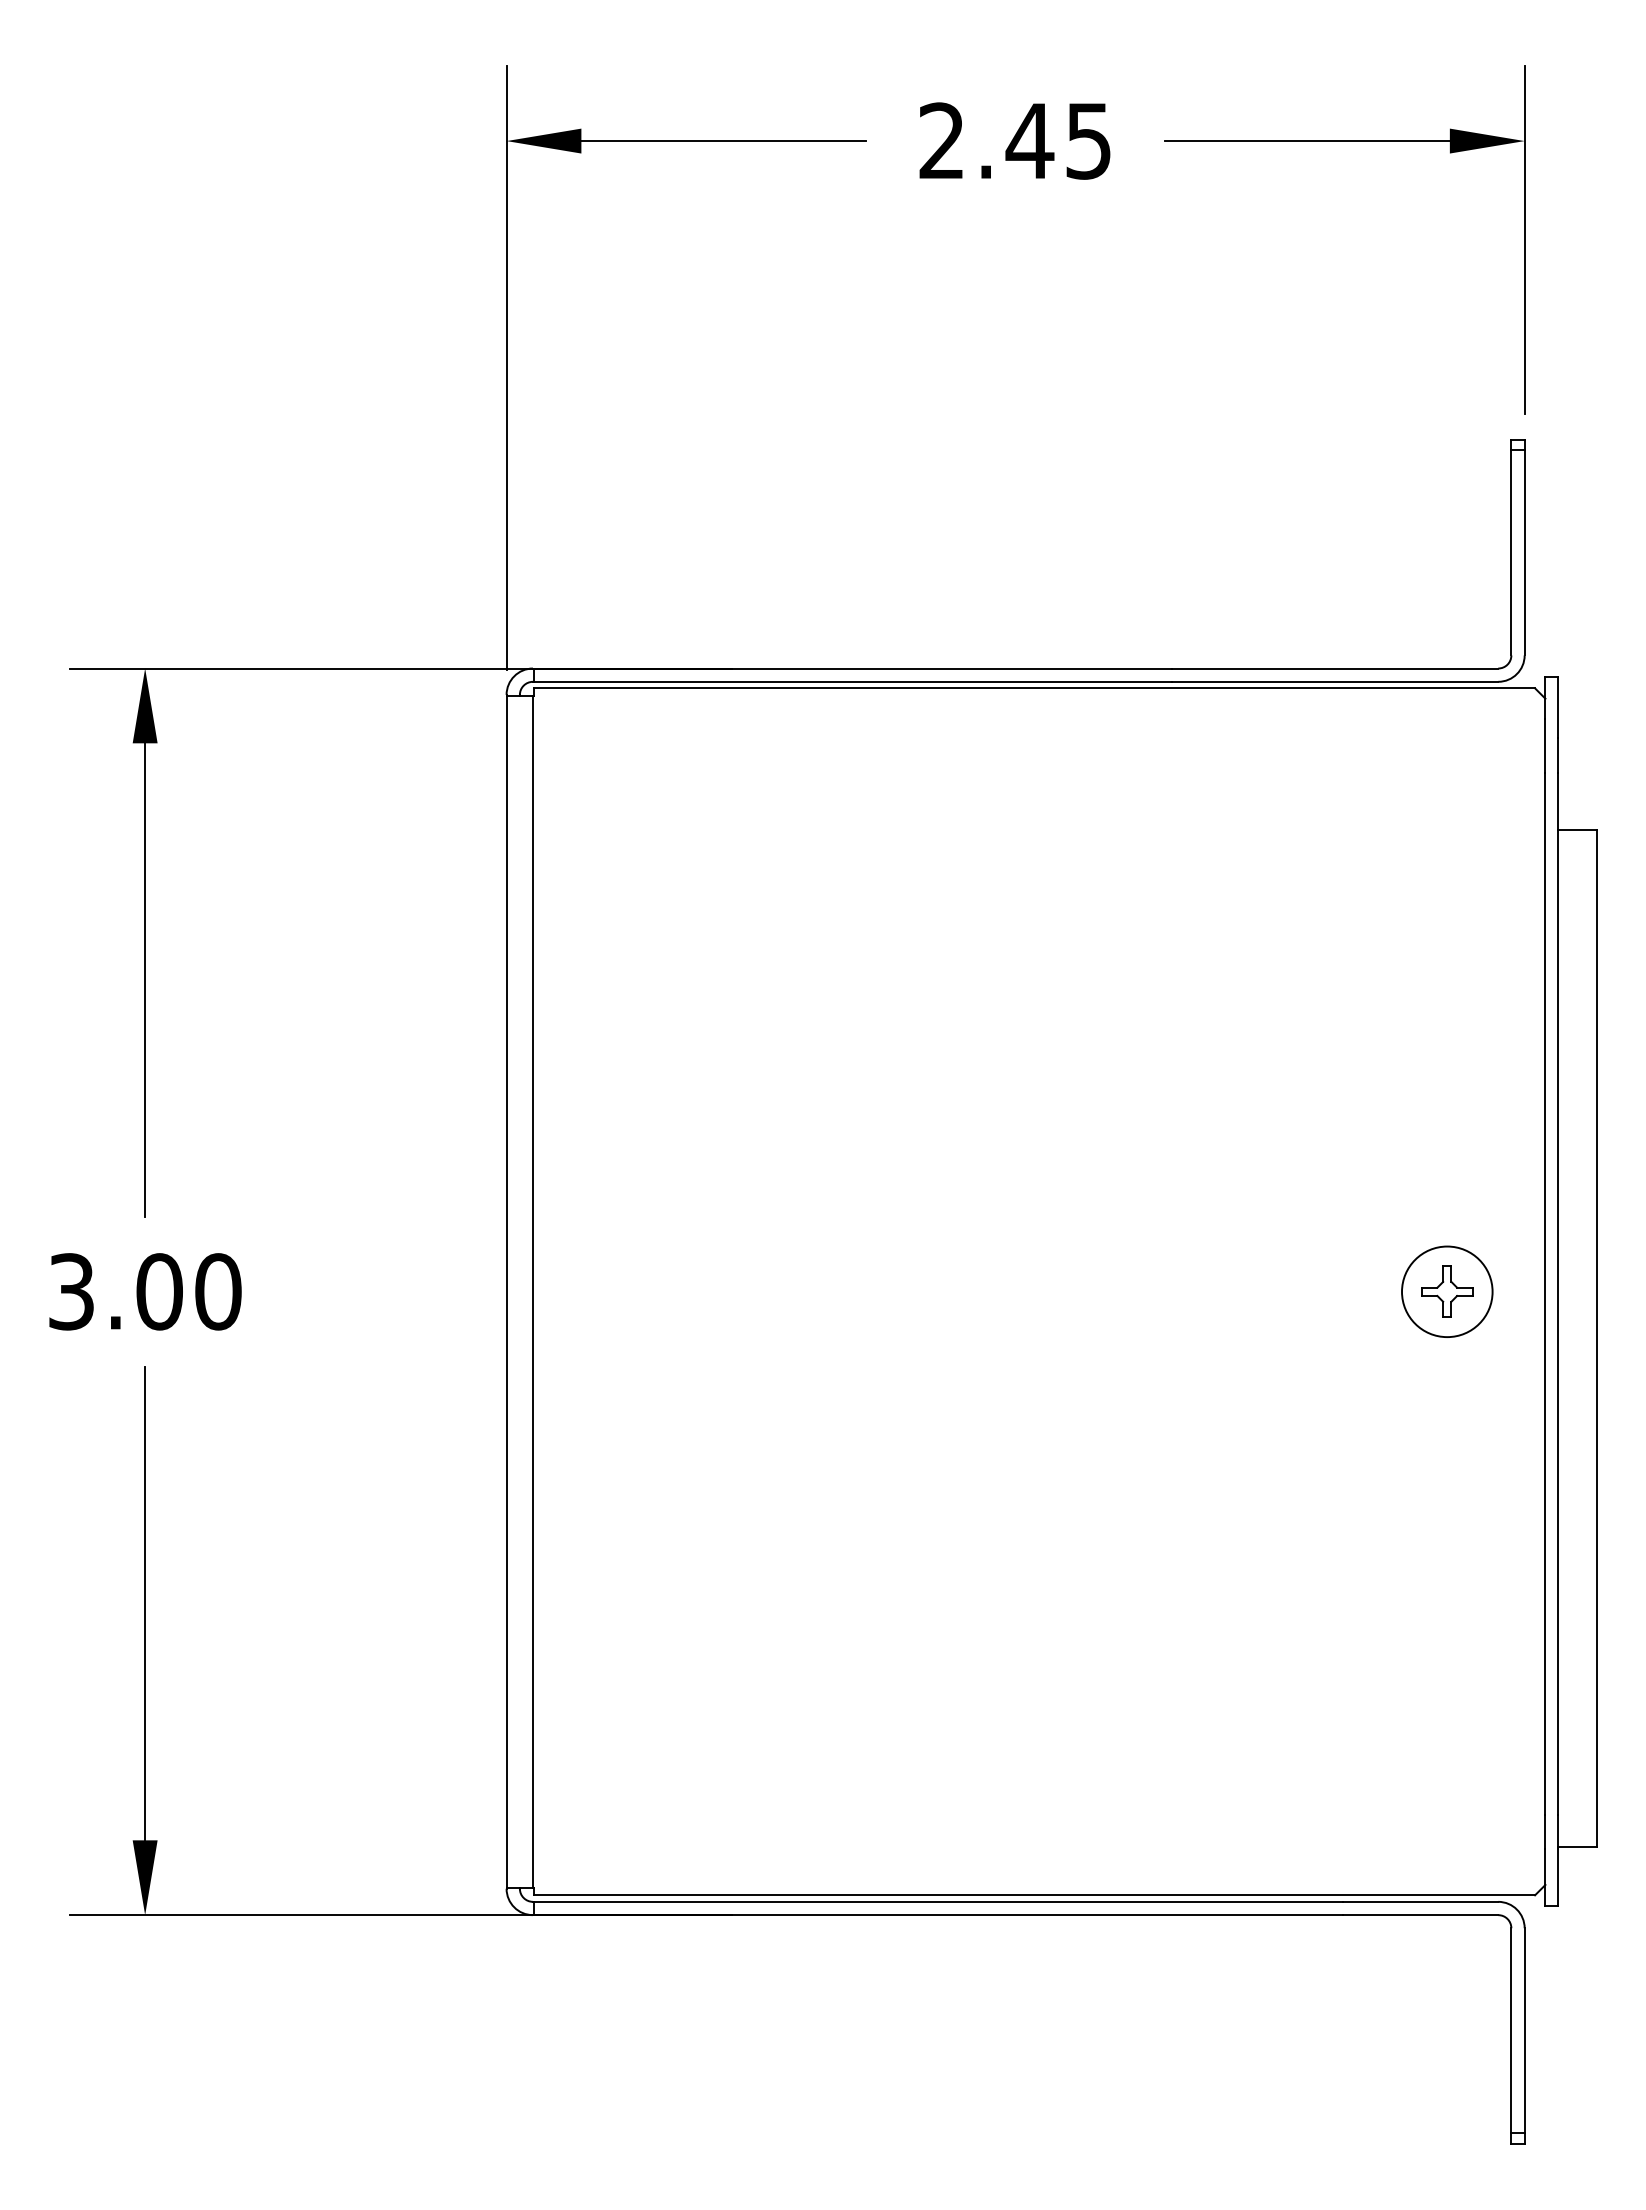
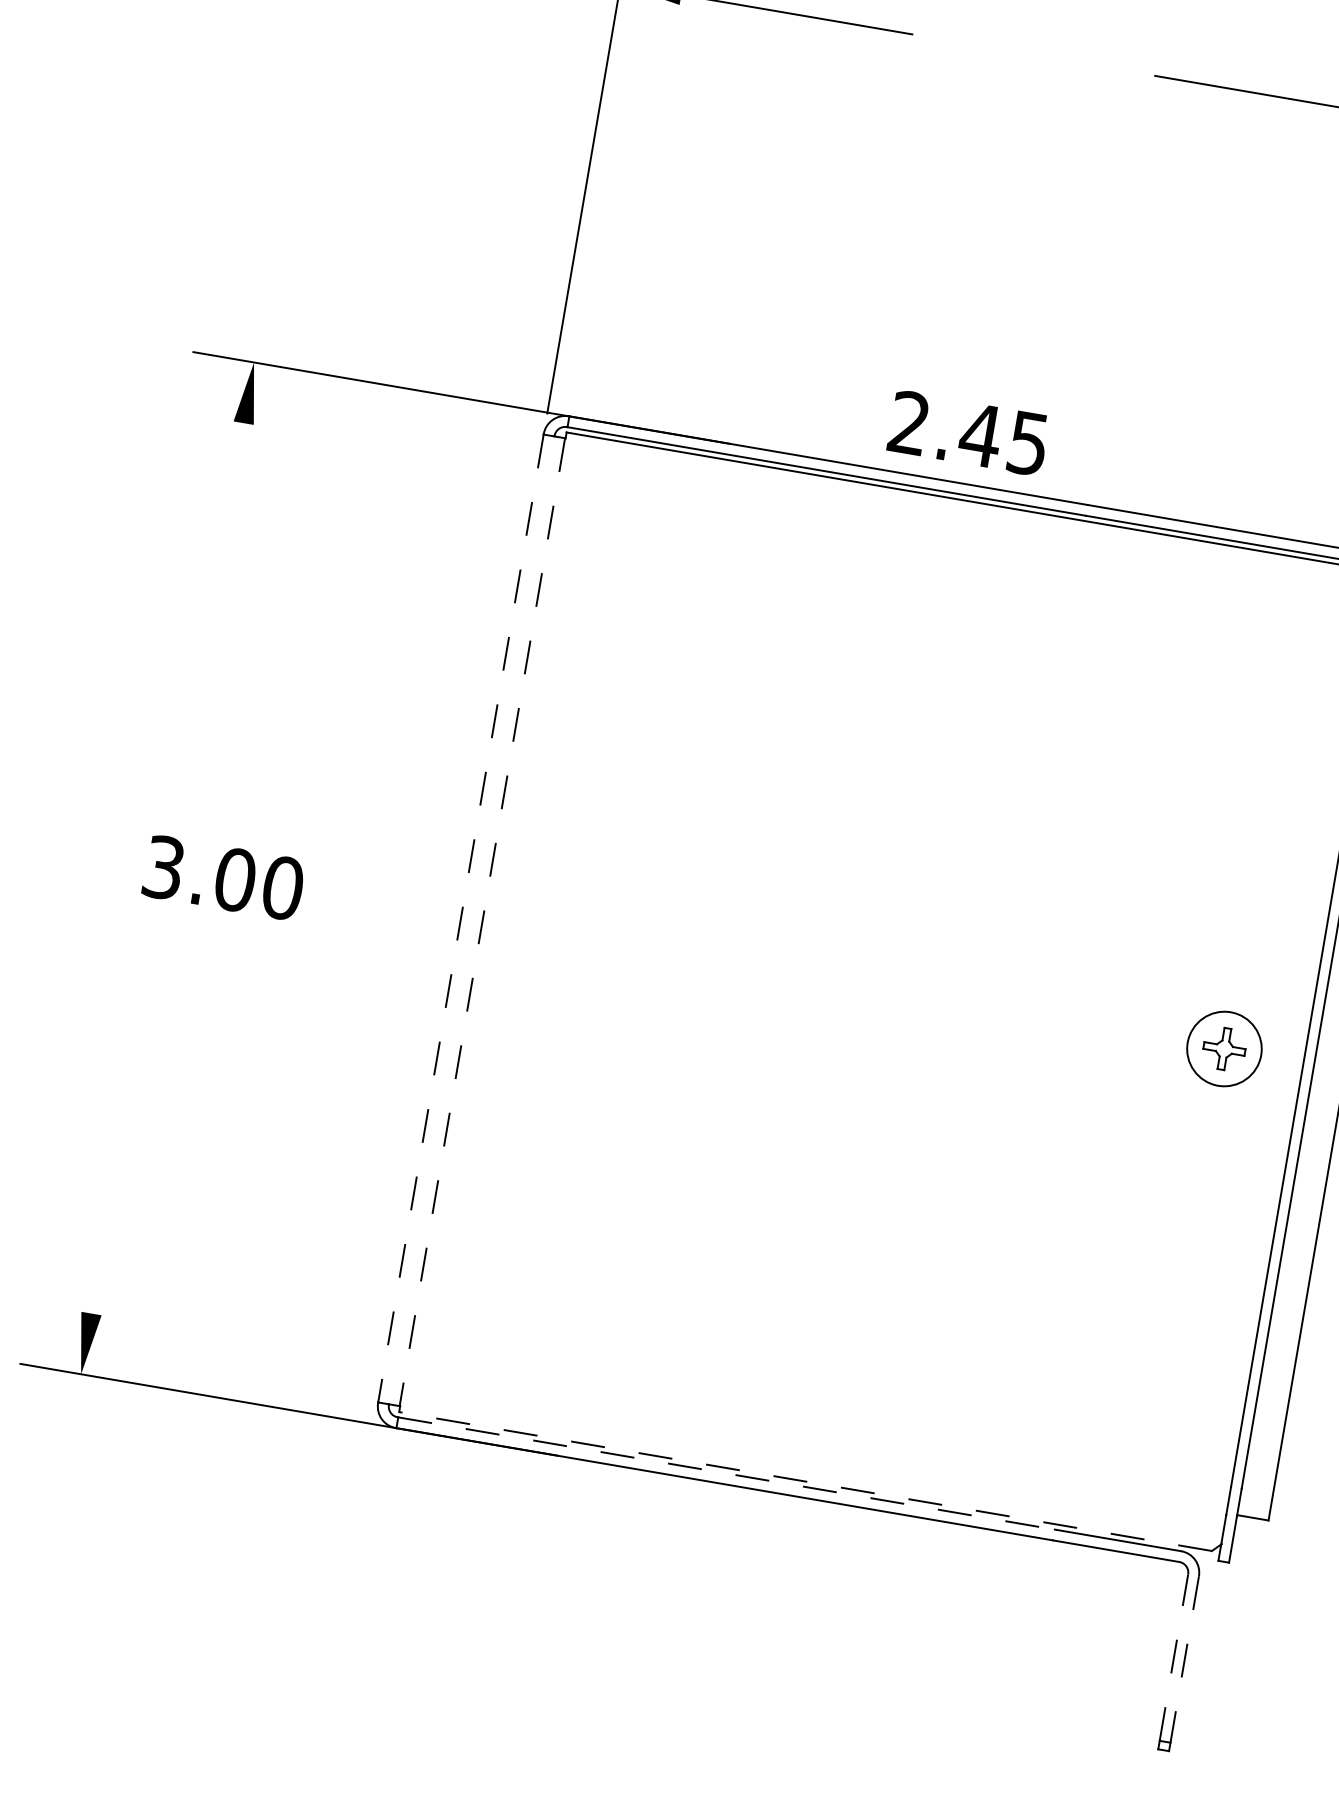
text: (1014, 140) -> (968, 432), moved
line: (145, 980) -> (211, 615), removed
text: (145, 1291) -> (223, 877), moved
line: (506, 1292) -> (460, 919), solid -> dashed
line: (532, 1292) -> (481, 922), solid -> dashed
line: (145, 1603) -> (124, 1121), removed
line: (1034, 1895) -> (805, 1481), solid -> dashed
line: (938, 1901) -> (726, 1473), solid -> dashed
line: (1511, 2030) -> (1174, 1657), solid -> dashed
line: (1524, 2030) -> (1184, 1659), solid -> dashed

